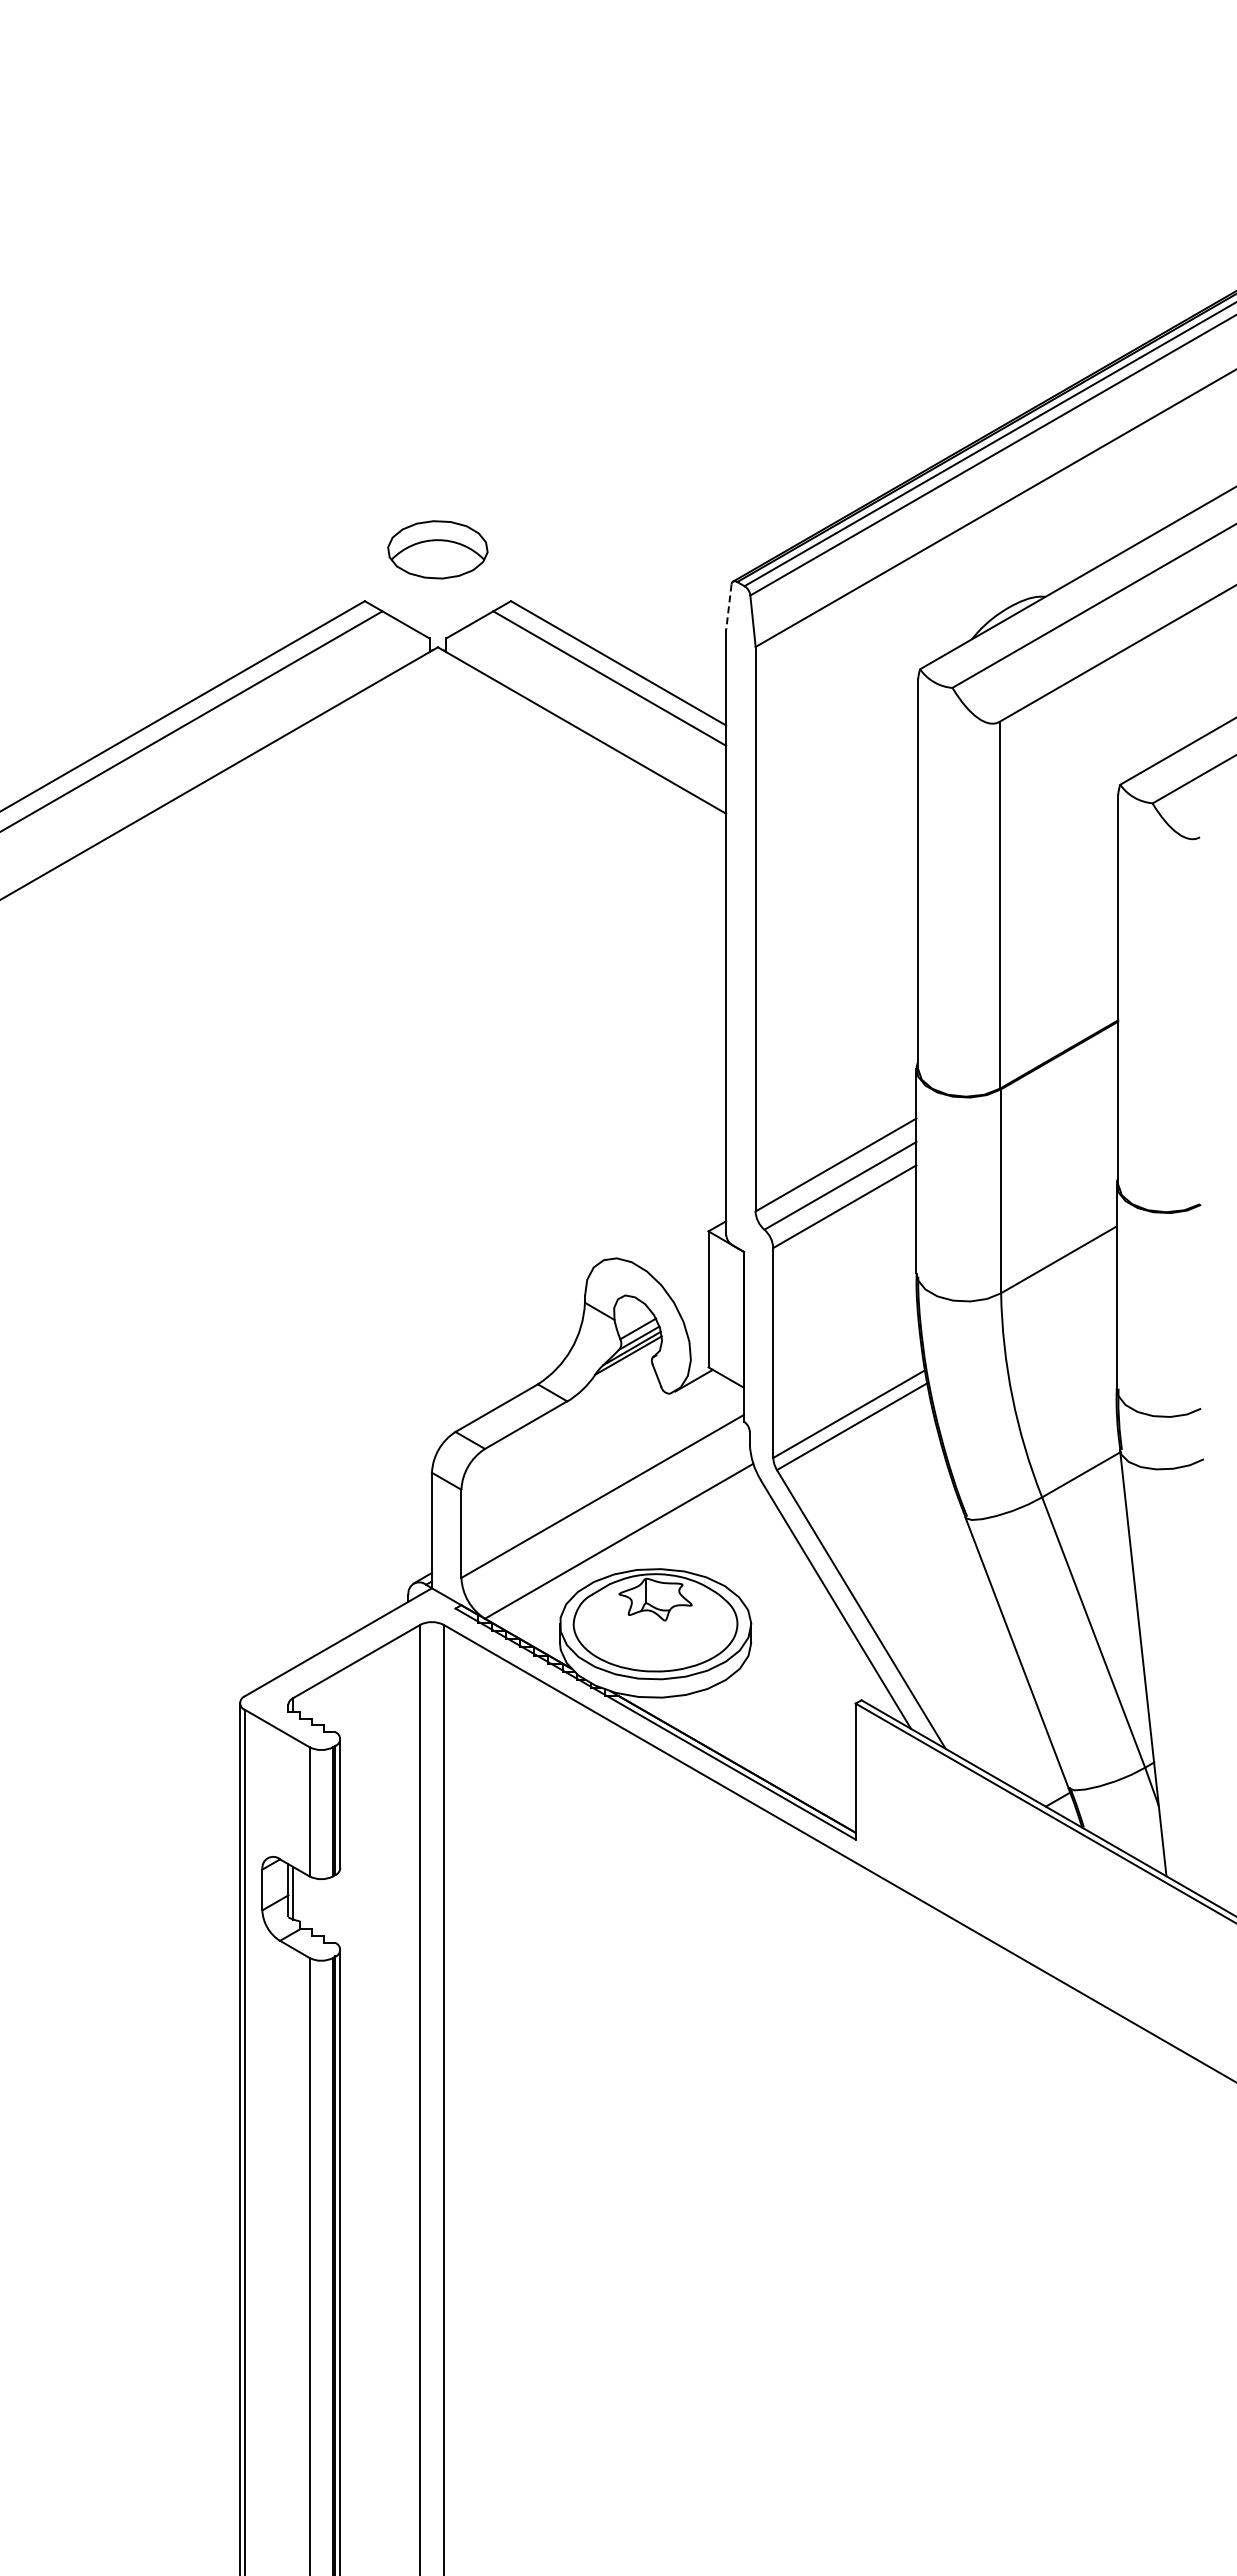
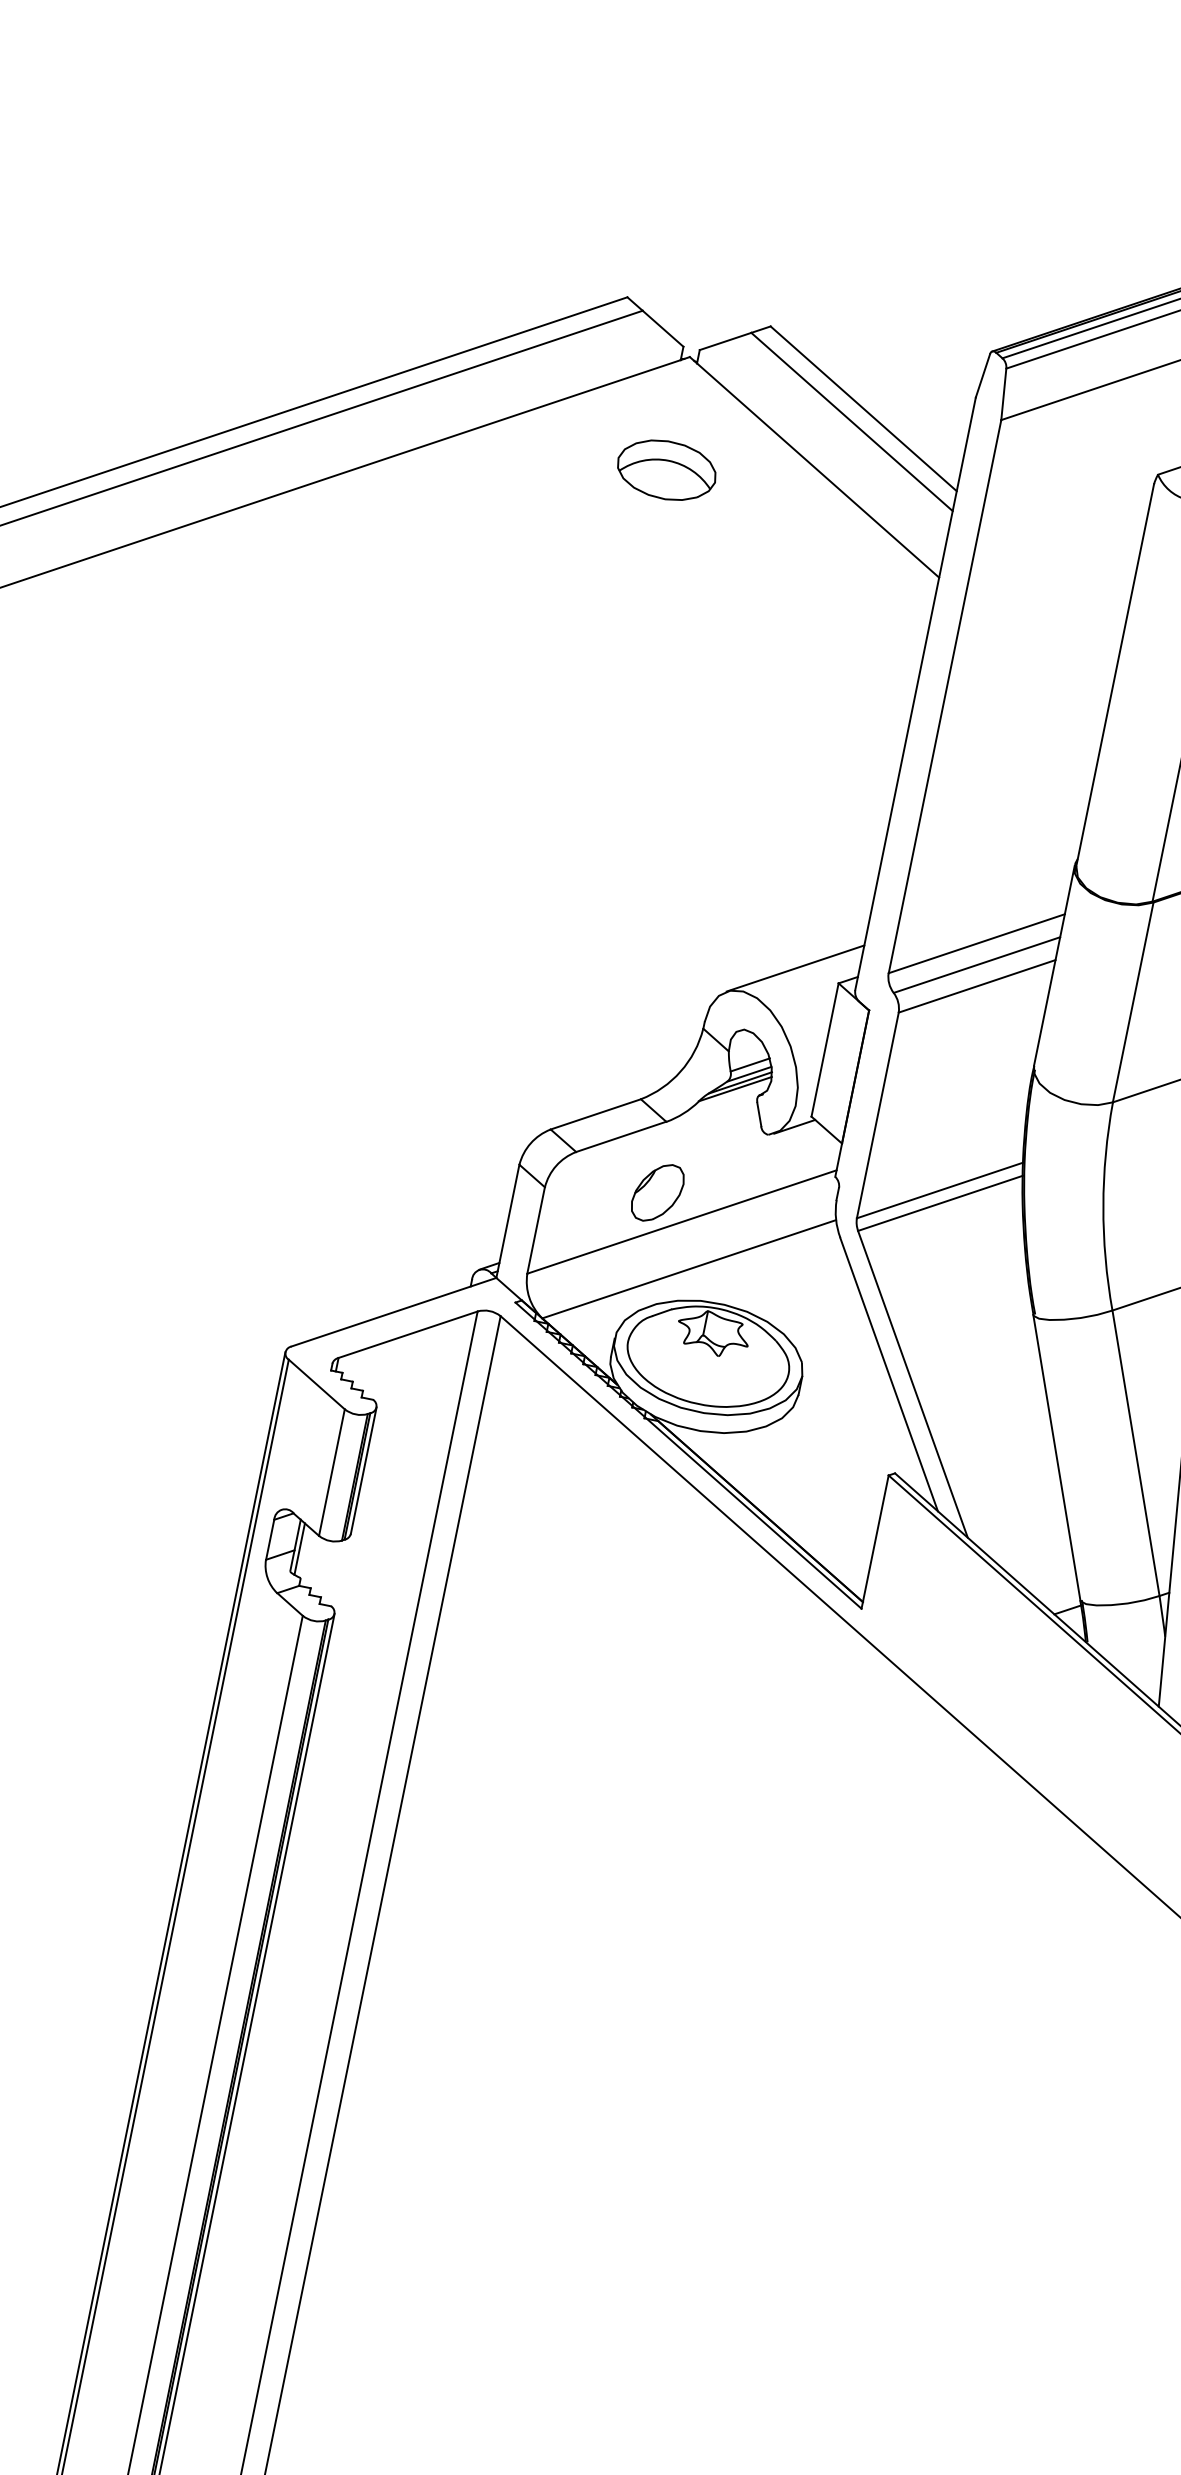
part: (437, 549) -> (666, 469), moved
line: (728, 607) -> (982, 375), dashed -> solid
line: (663, 1225) -> (795, 968), added
part: (572, 1472) -> (657, 1192), added

